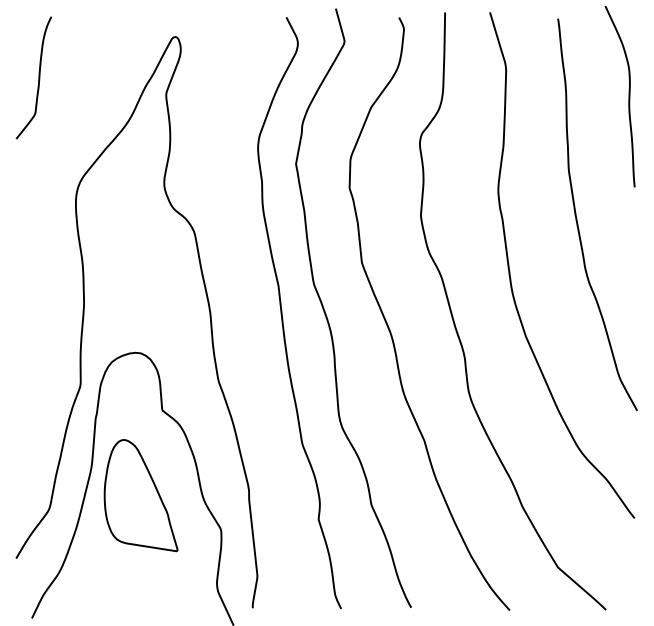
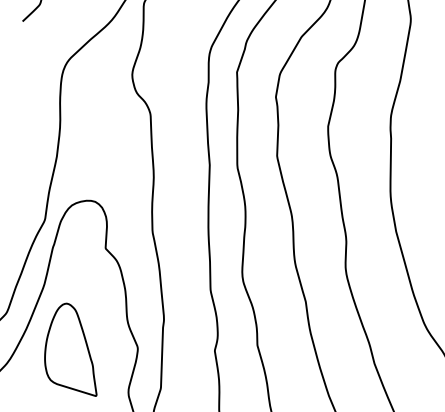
part: (140, 495) -> (73, 348), moved

